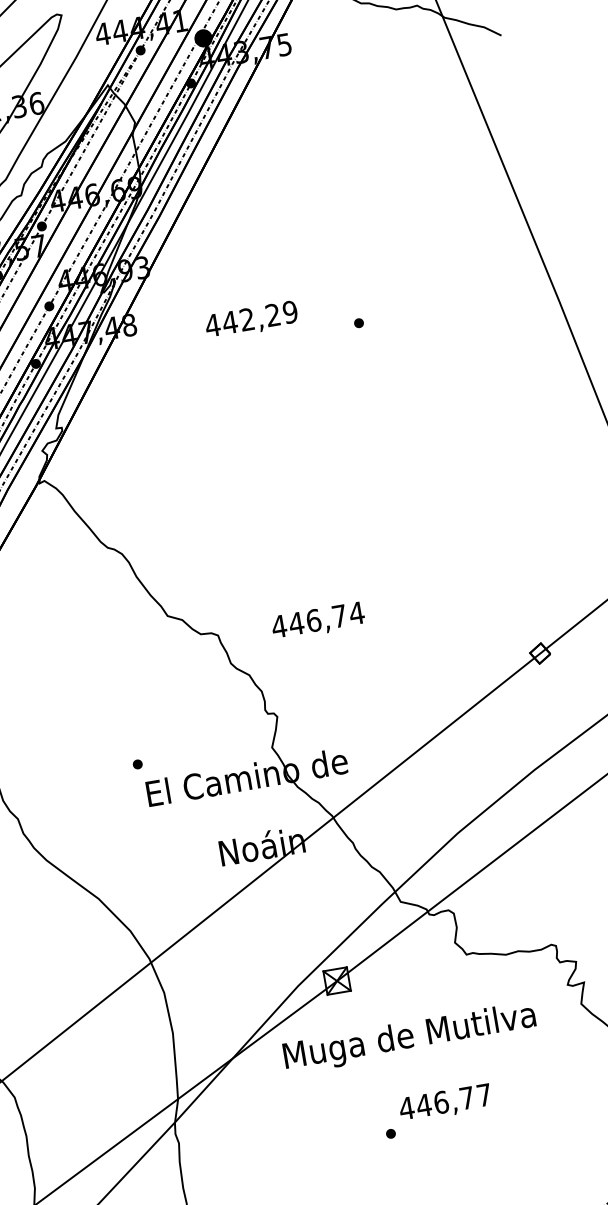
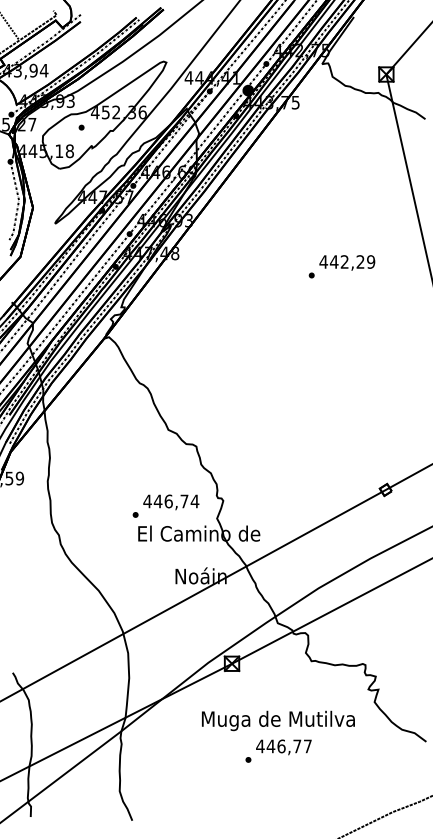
text: (251, 319) -> (347, 262), moved
text: (318, 621) -> (171, 502), moved
text: (409, 1037) -> (278, 720), moved

